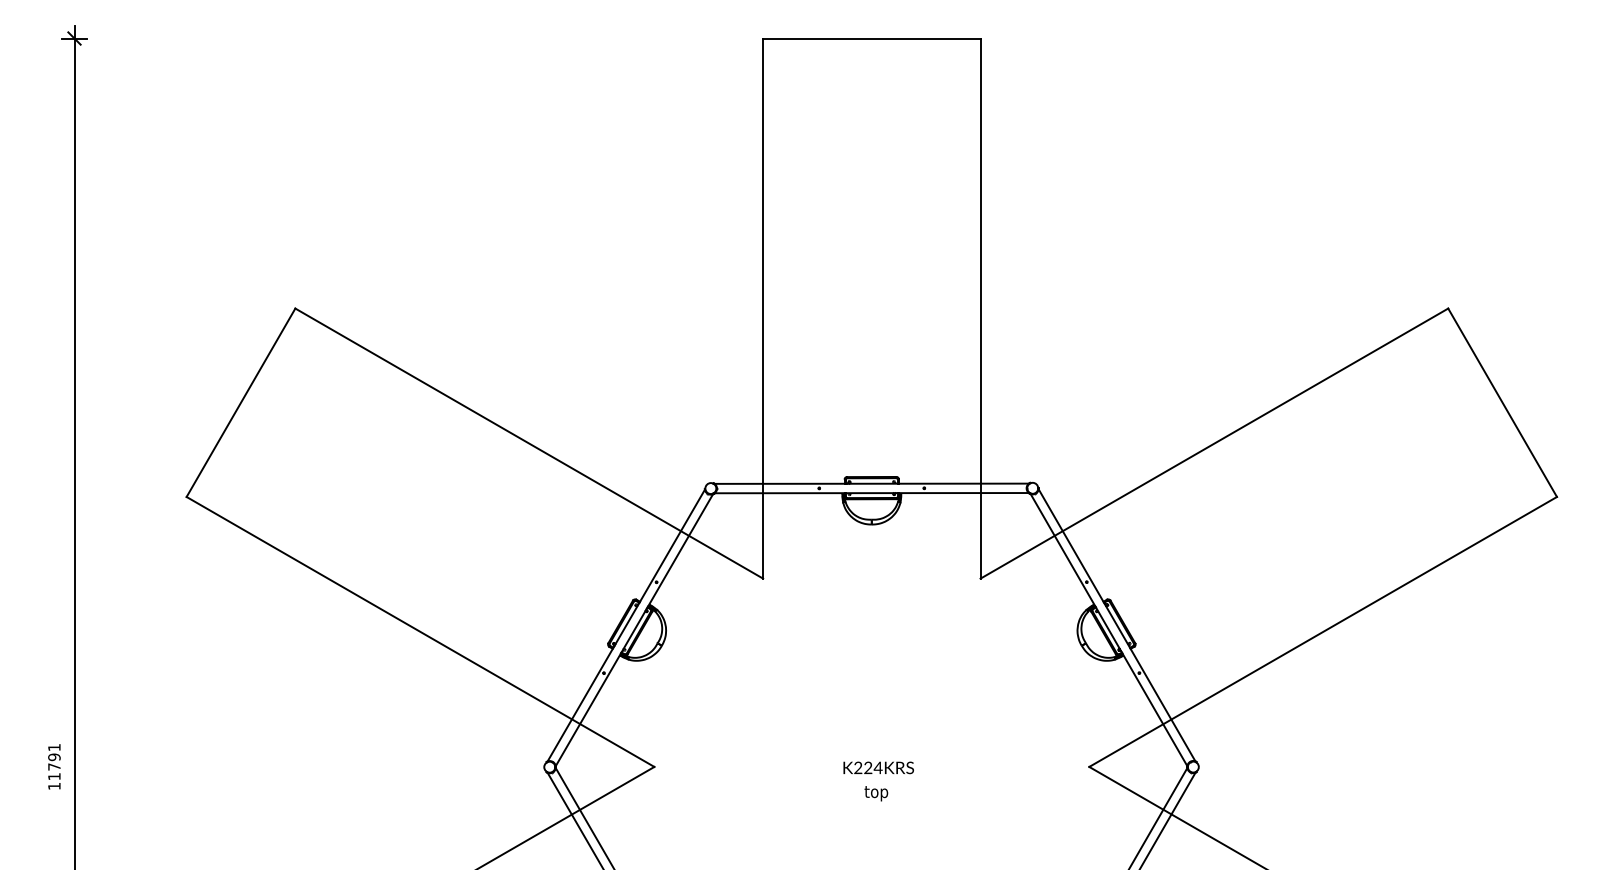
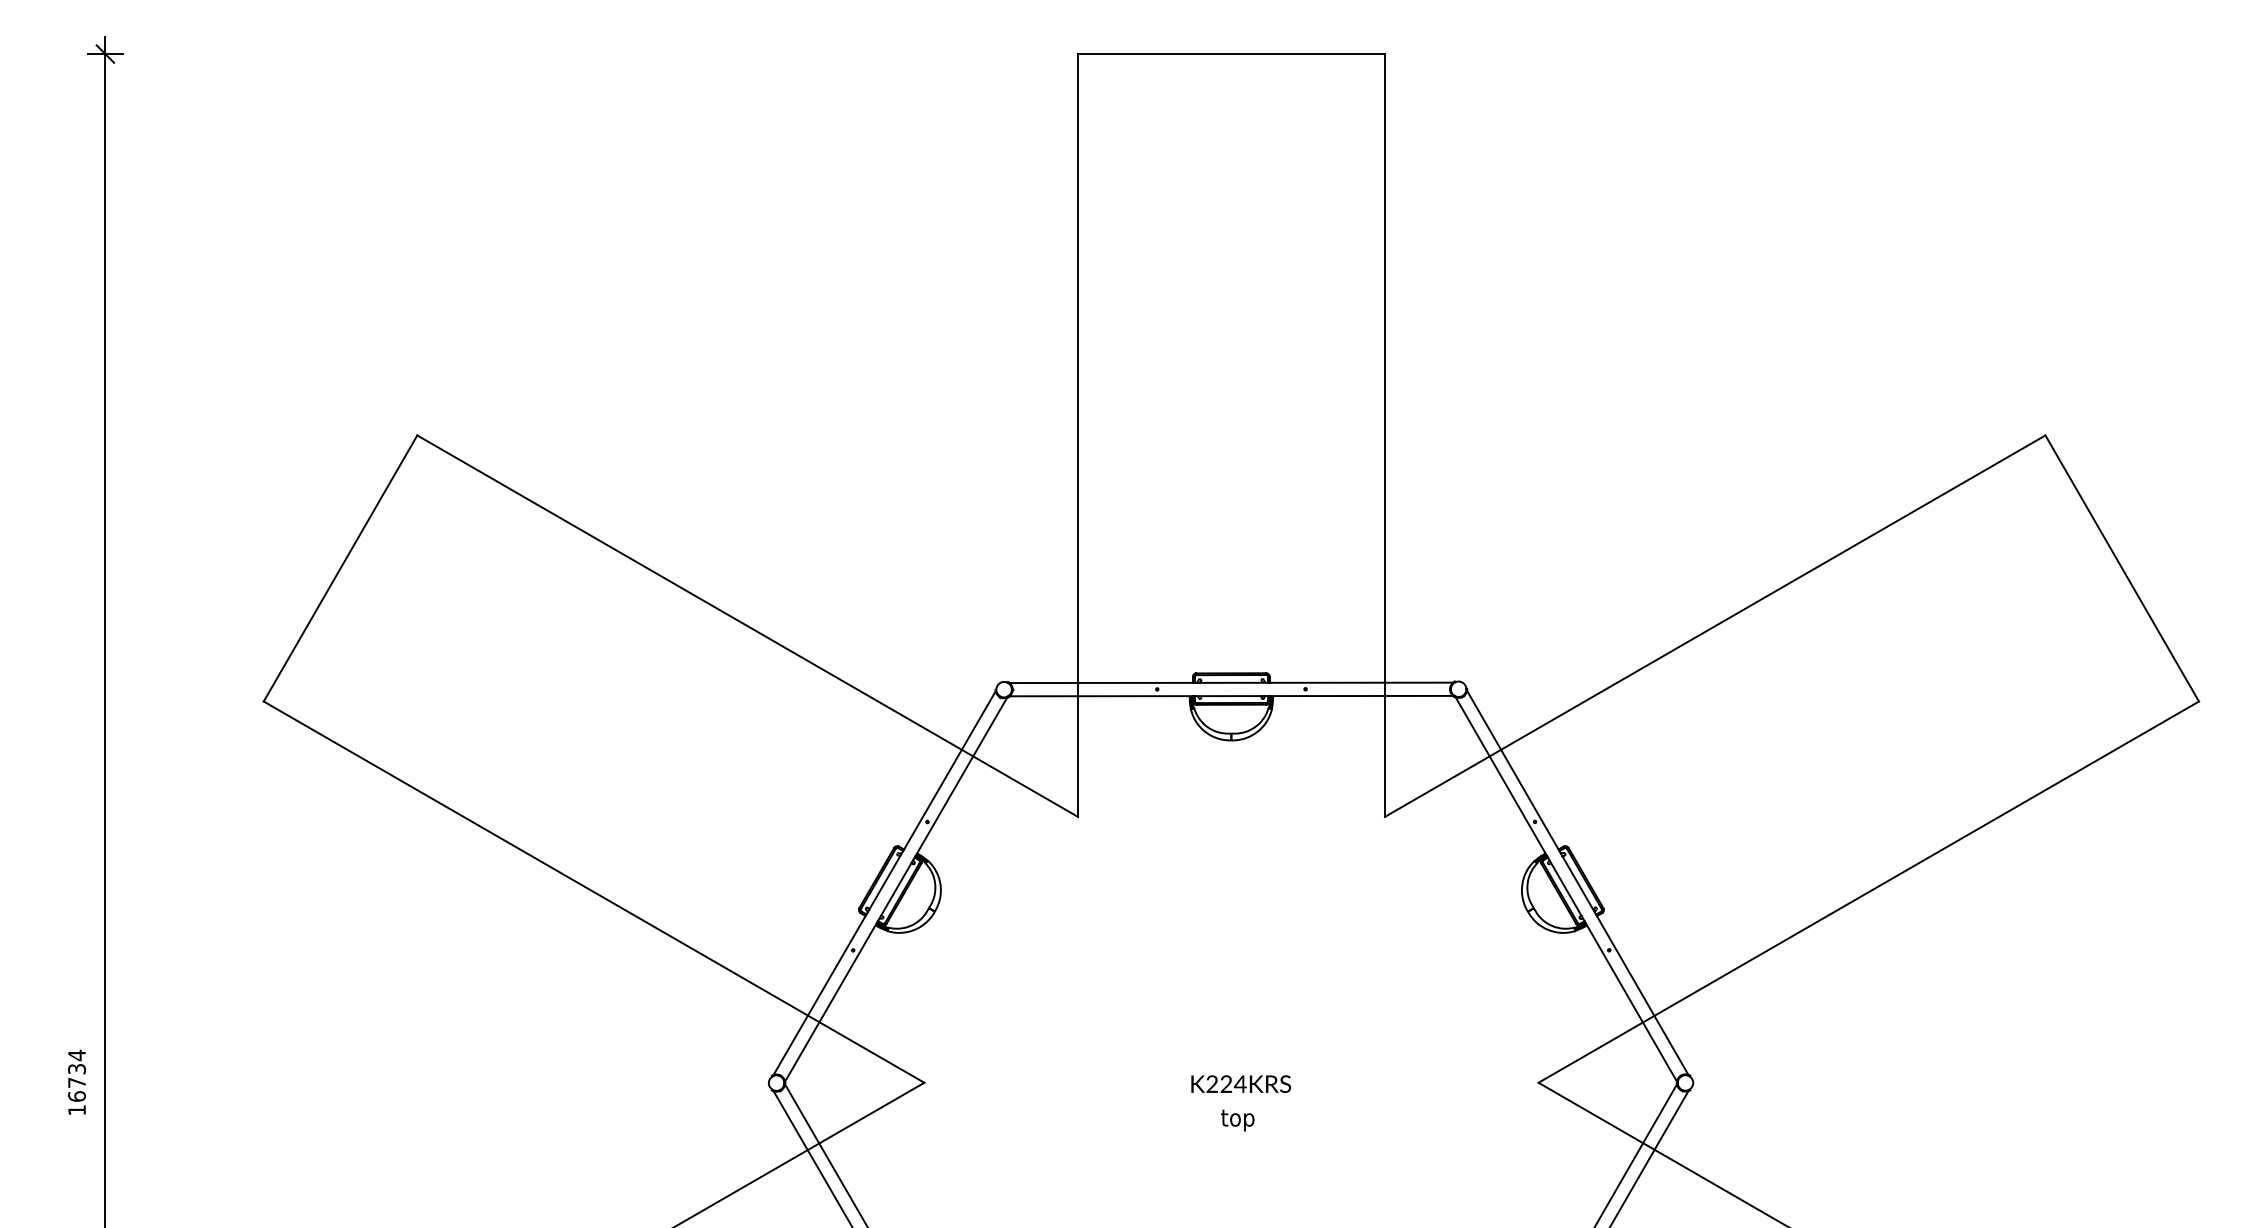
text: (54, 761) -> (76, 1075), 11791 -> 16734

